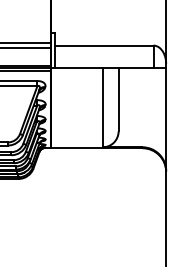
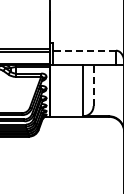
line: (104, 45) -> (84, 50), solid -> dashed
line: (118, 99) -> (93, 85), solid -> dashed

